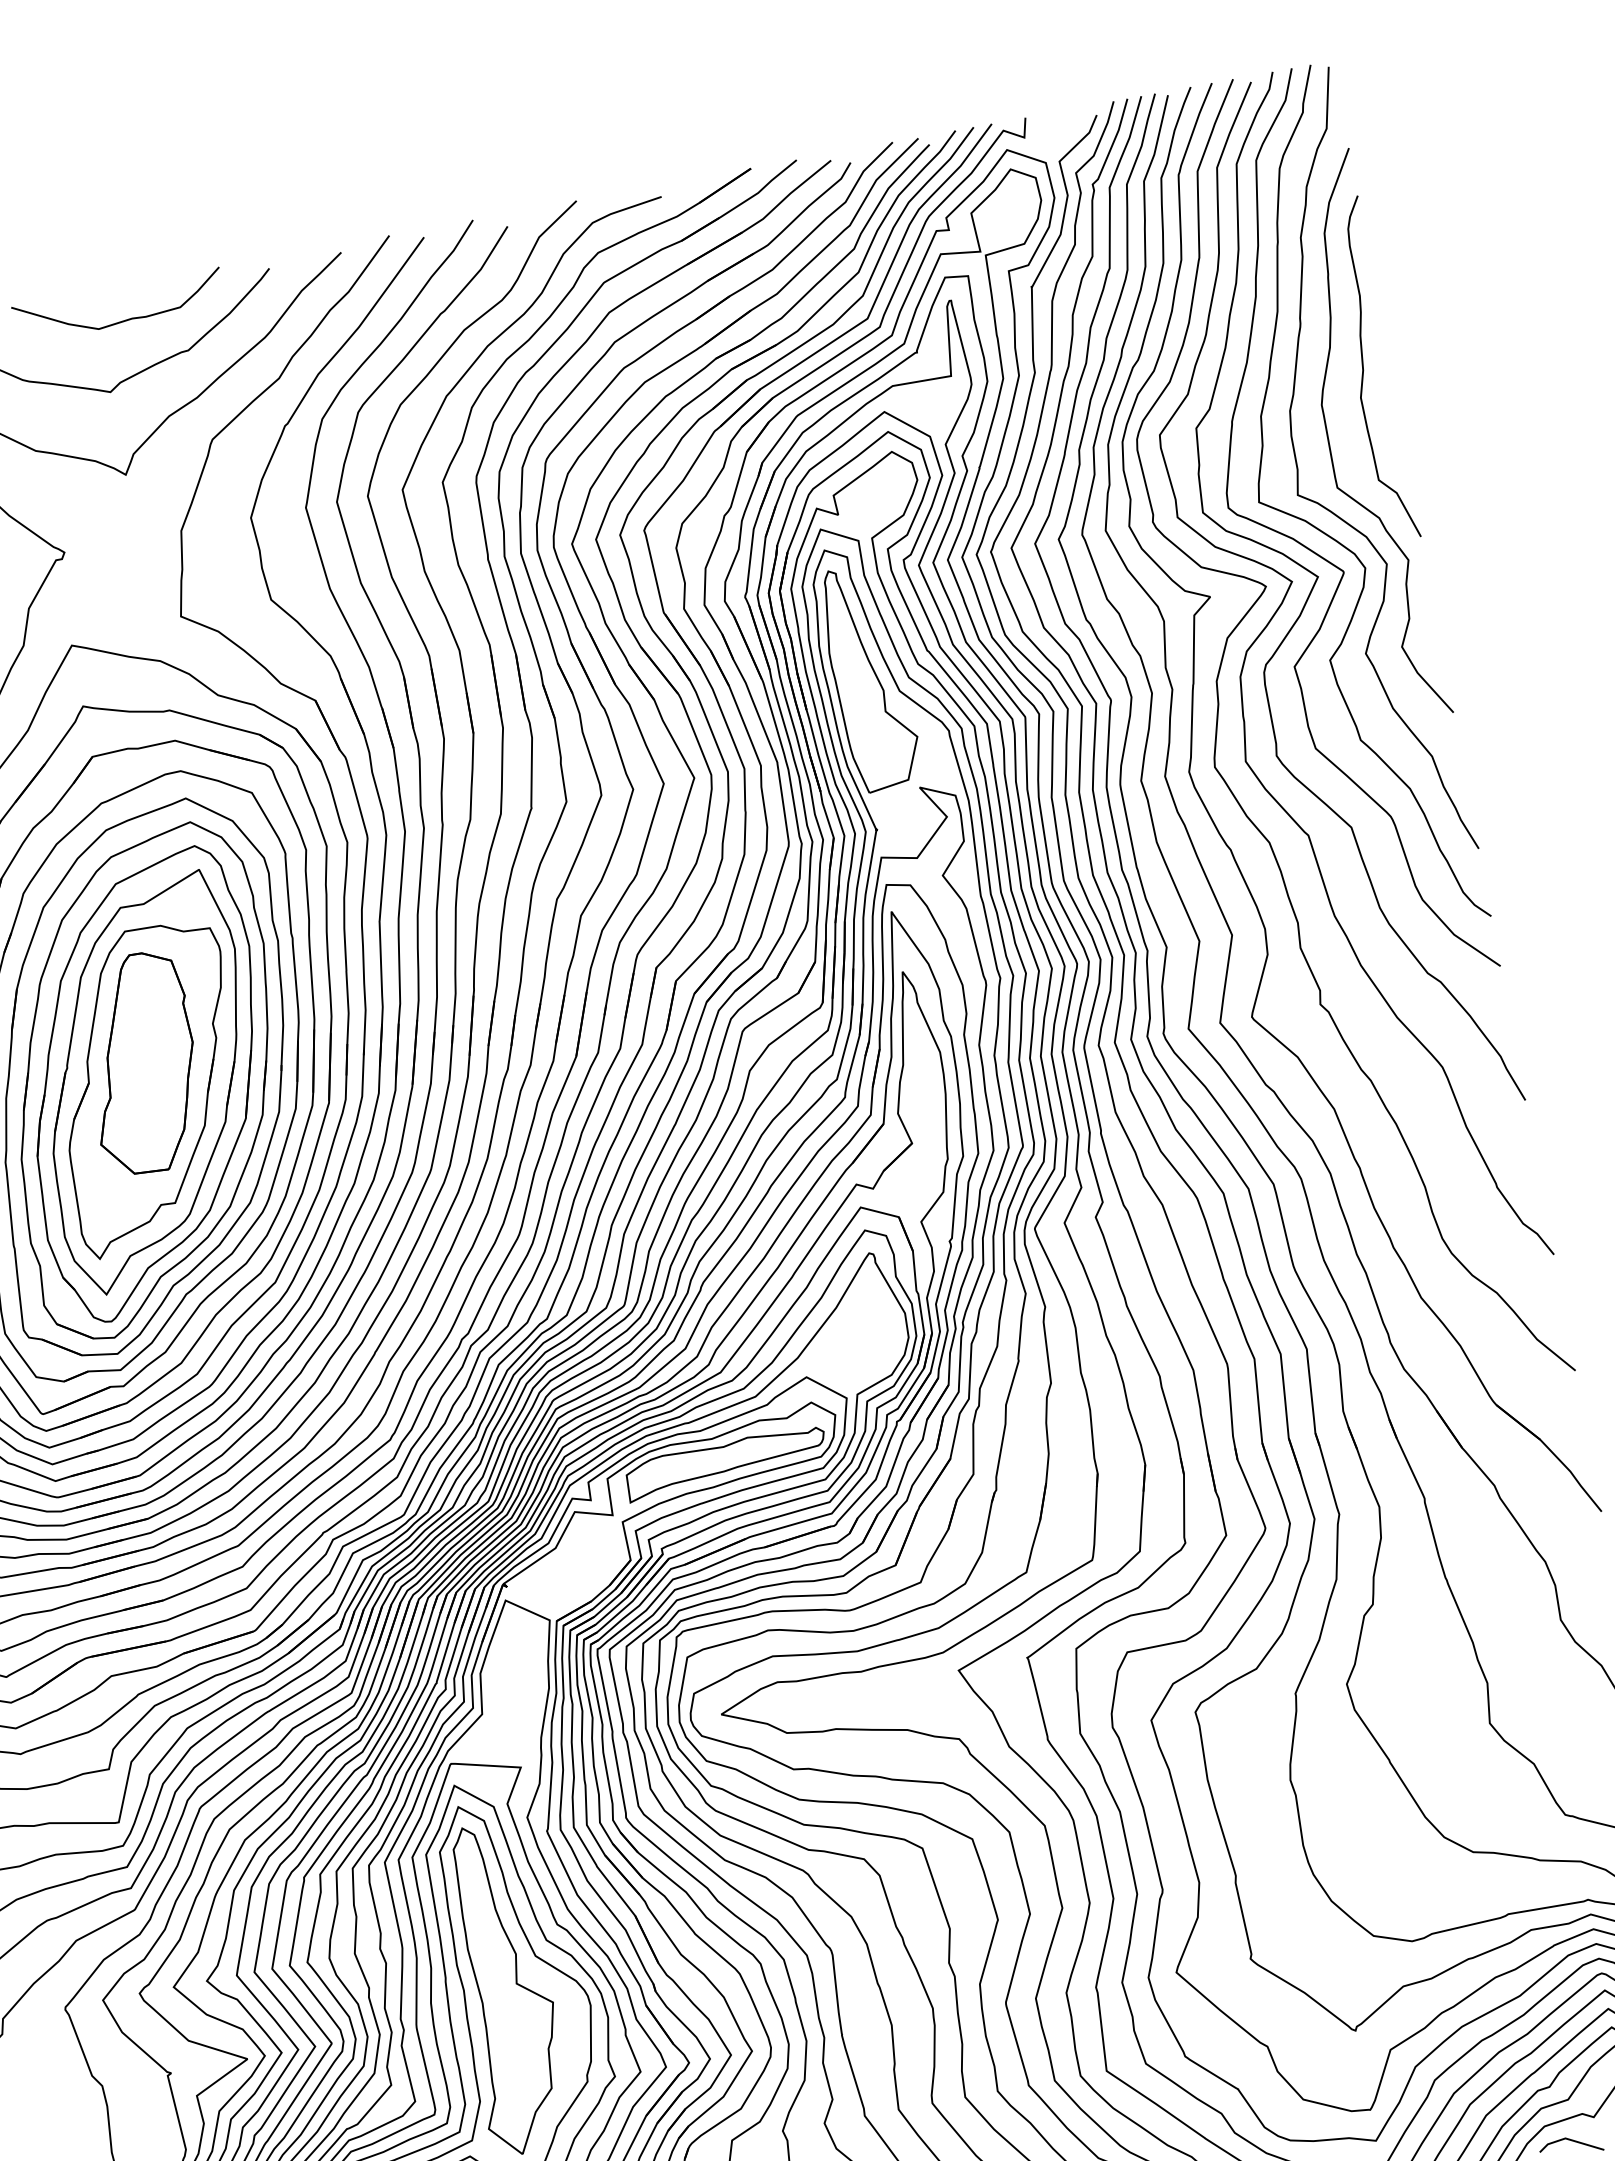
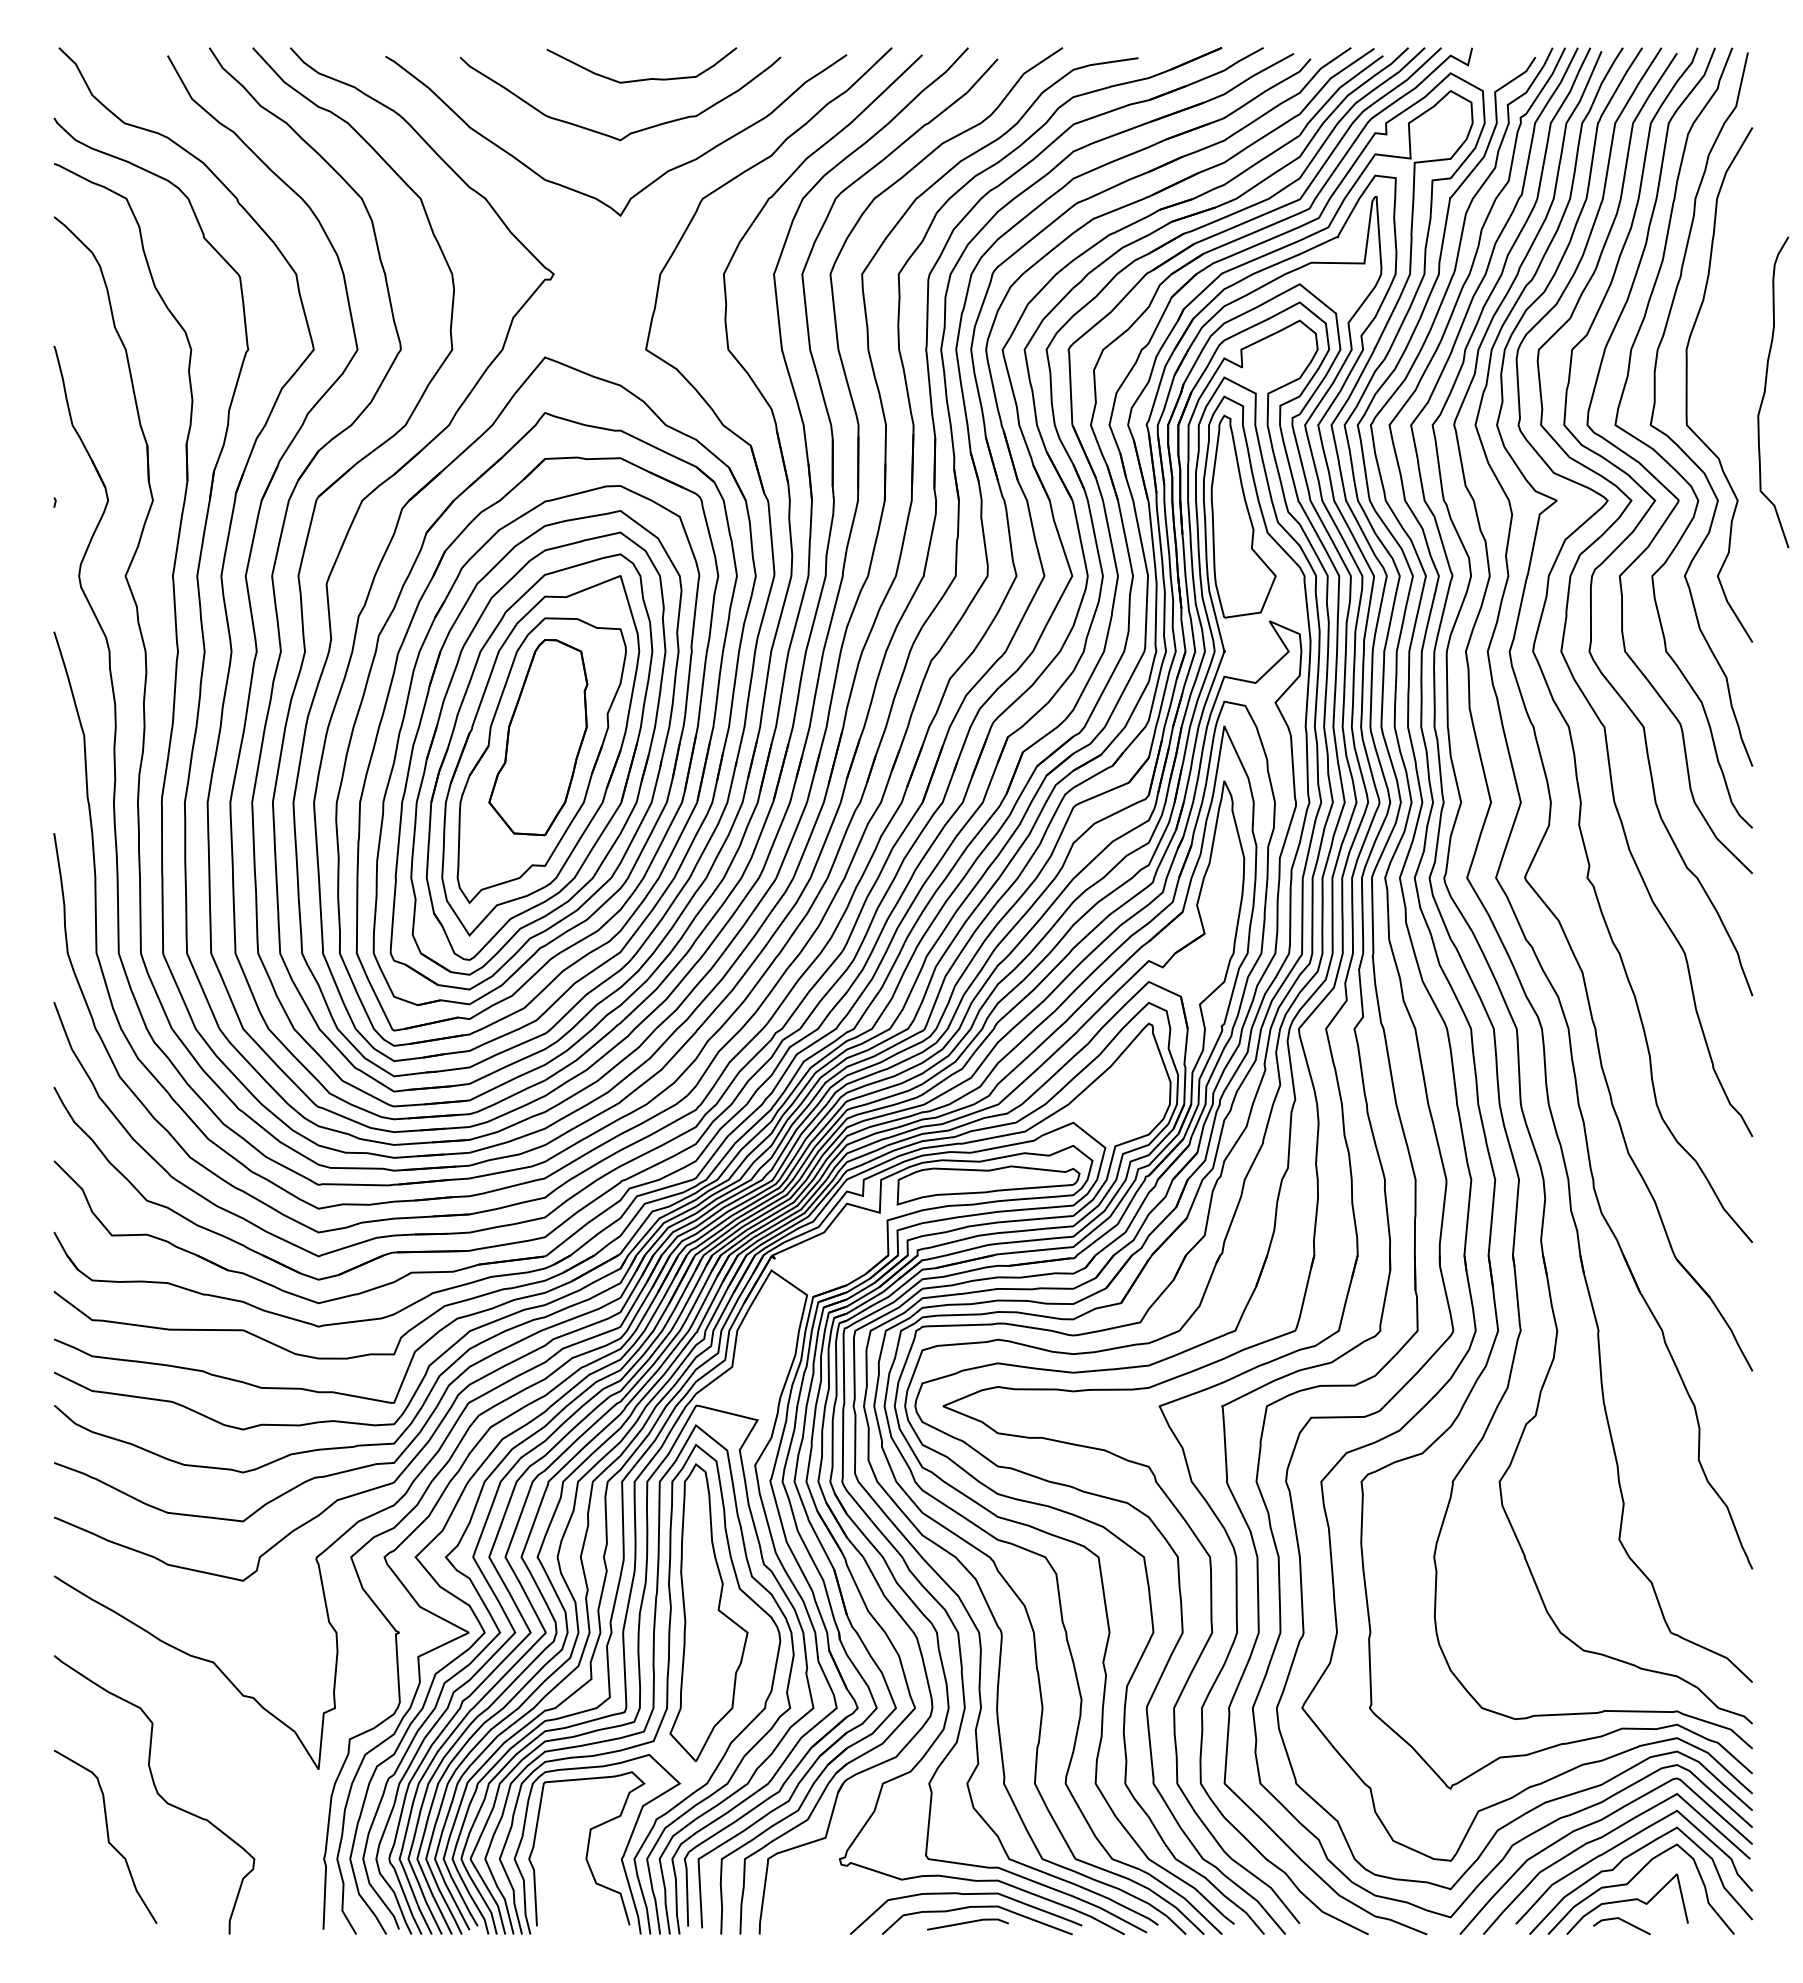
curve: (1364, 370) -> (1765, 392), moved

